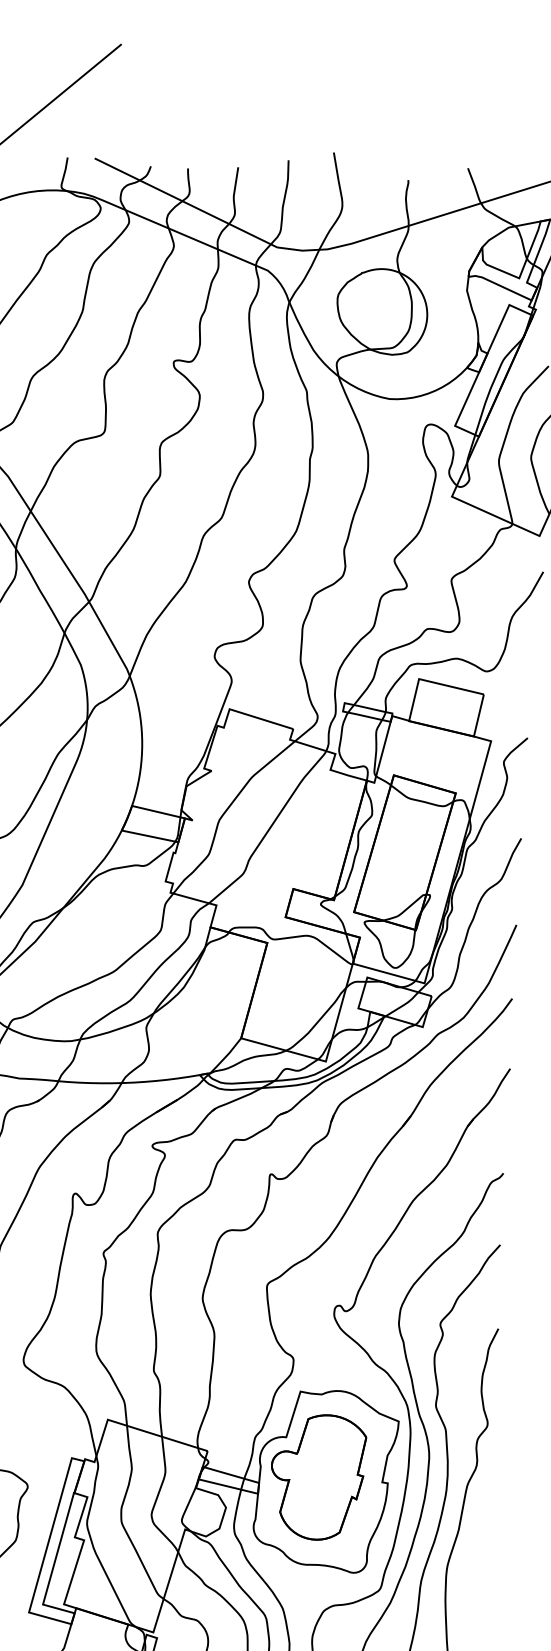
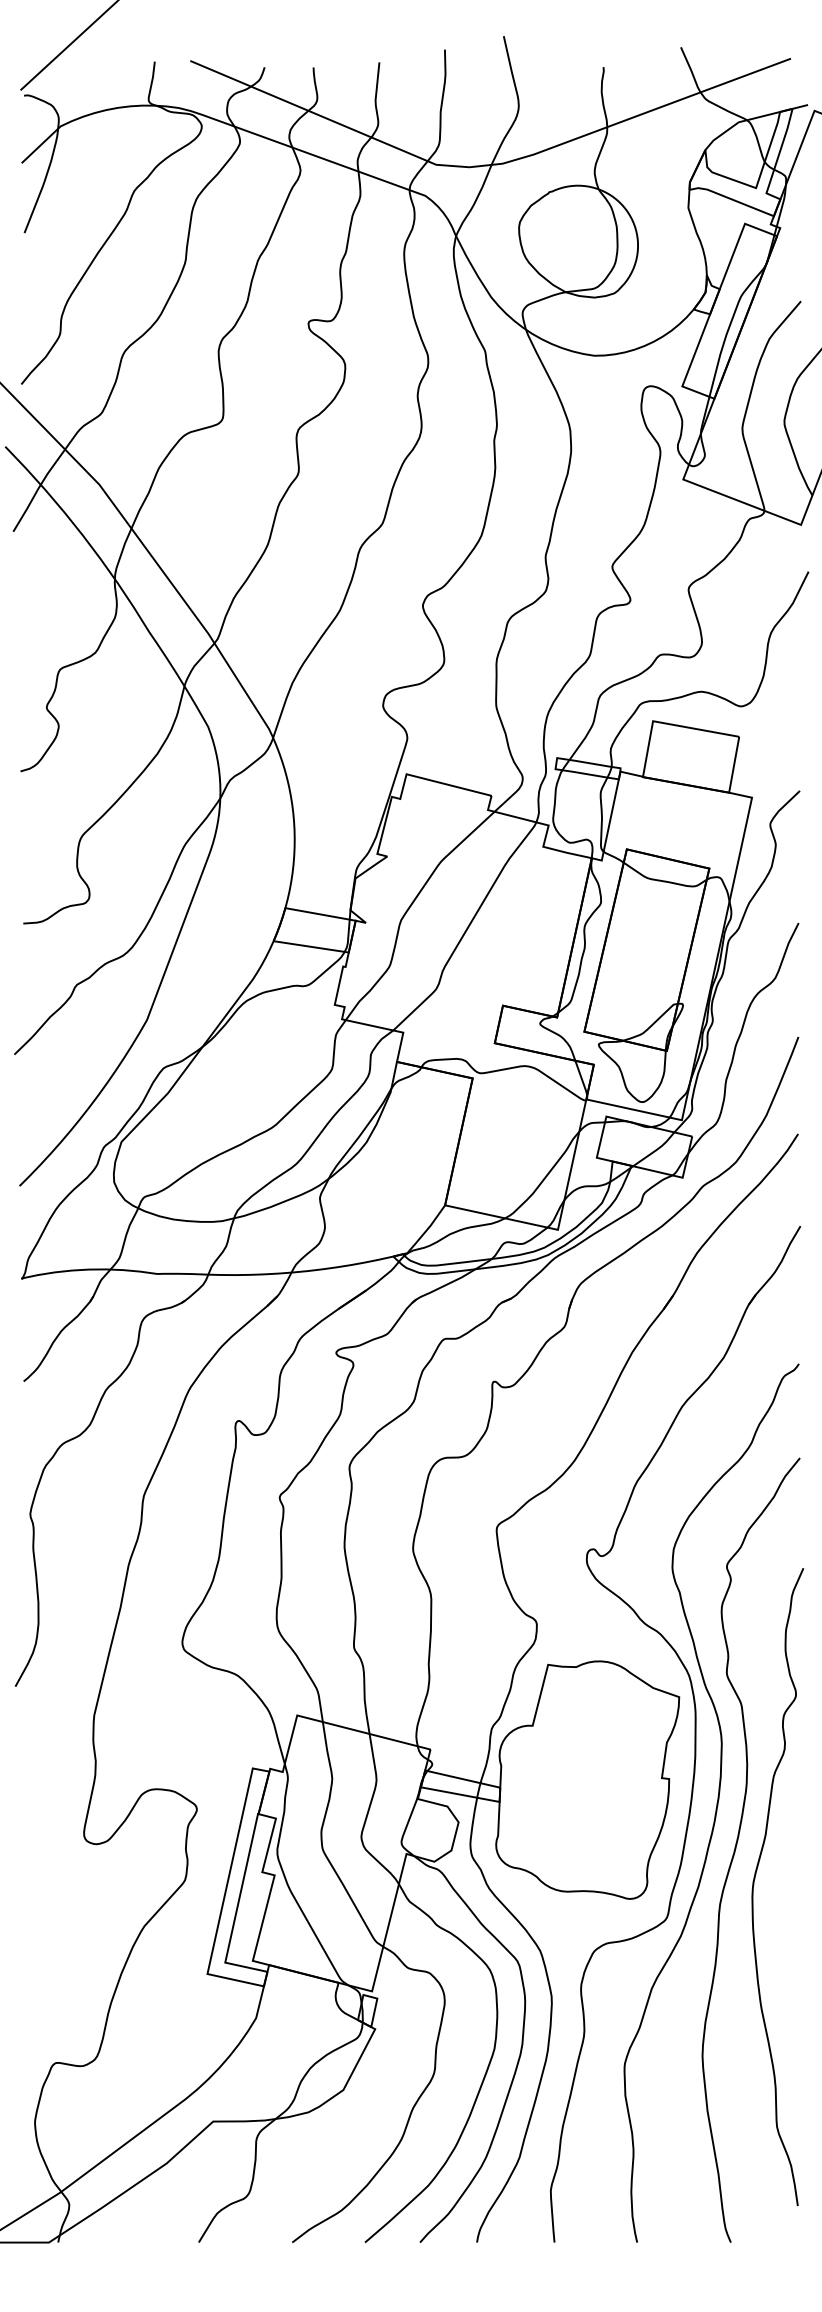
part: (317, 1477) -> (576, 1776), removed

